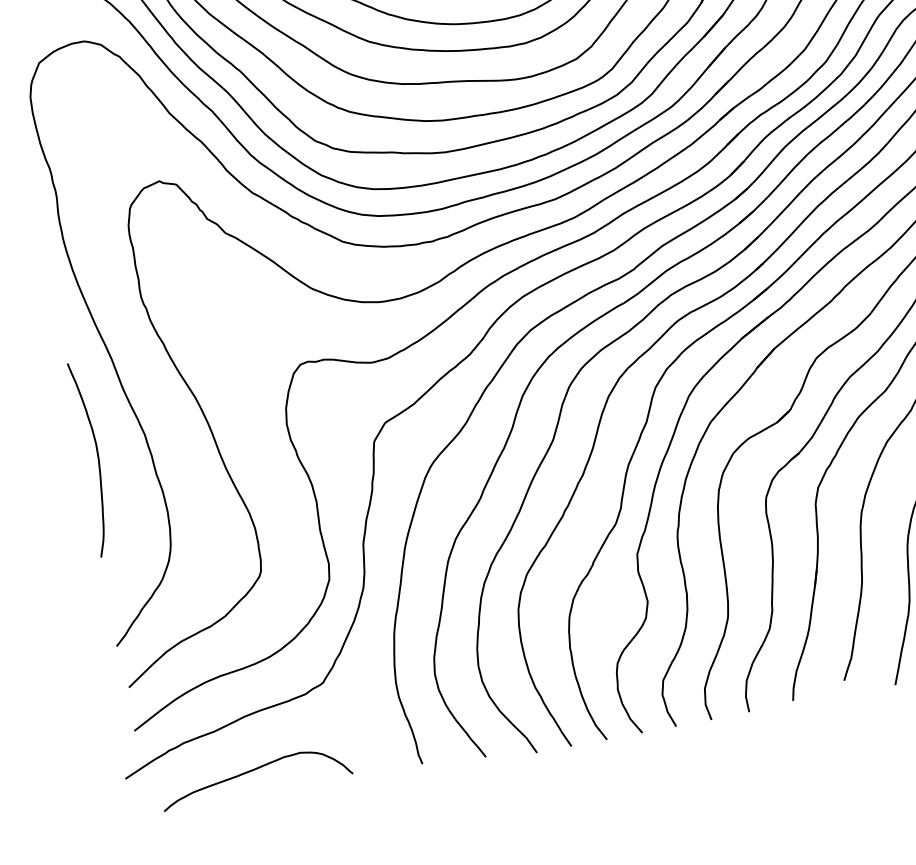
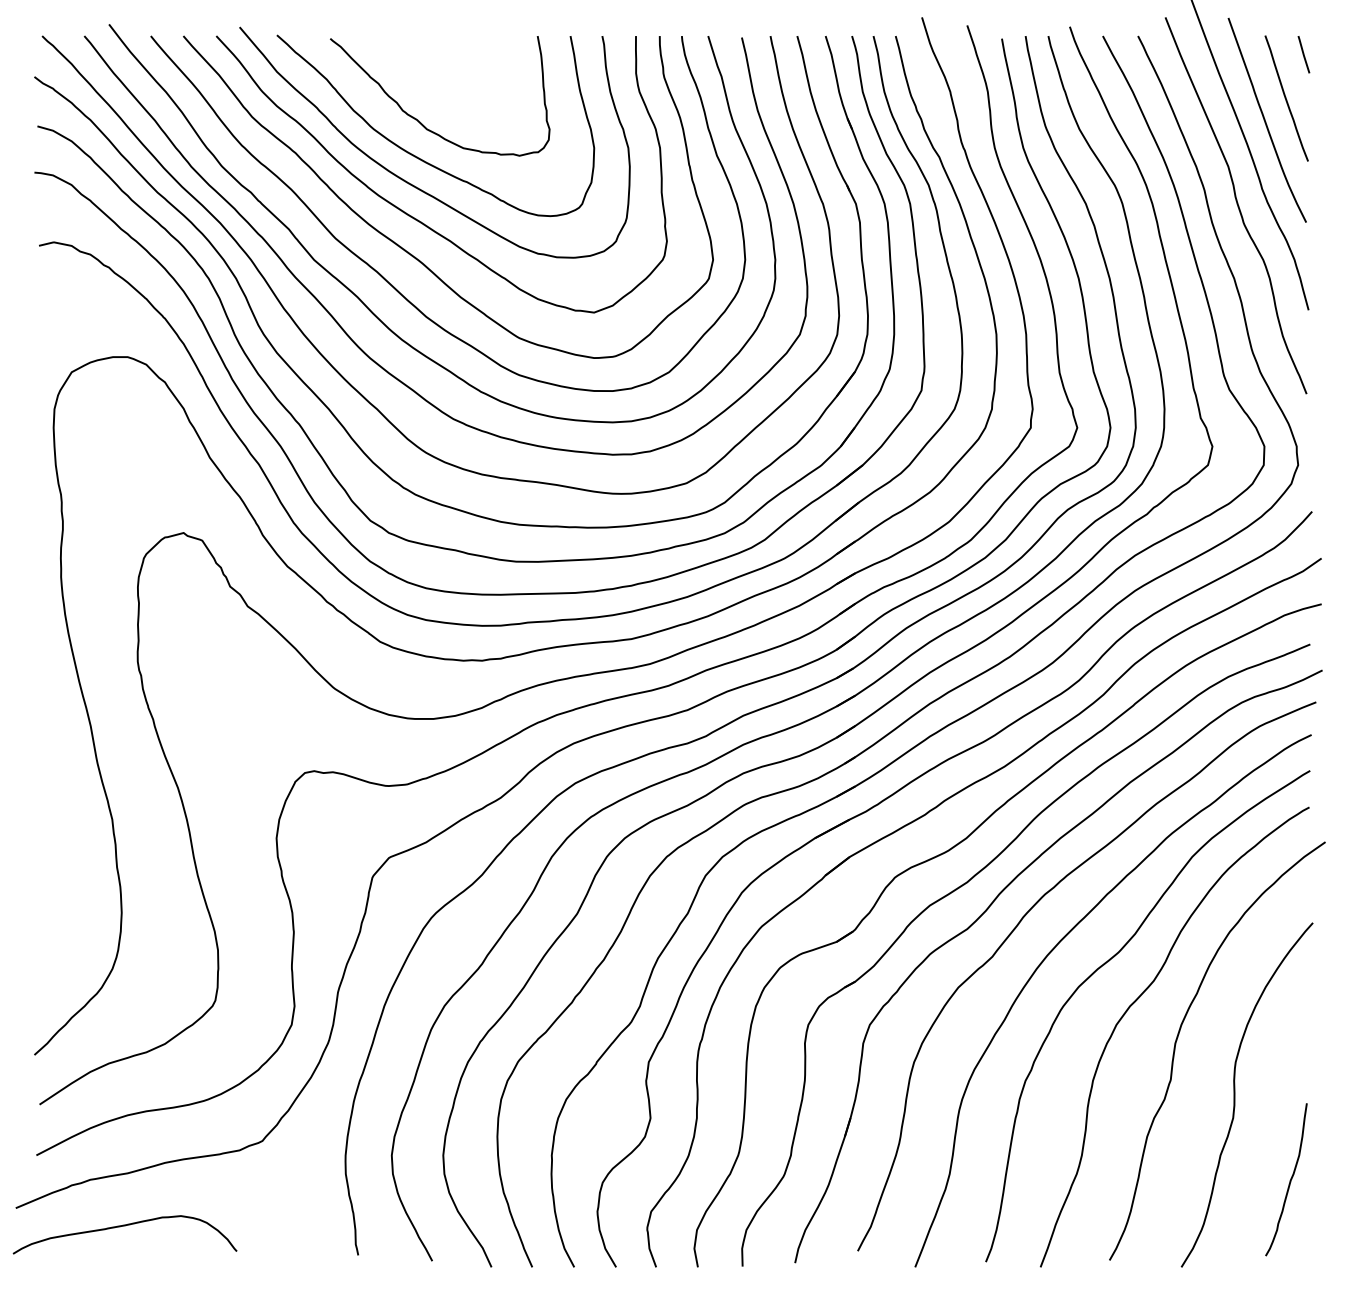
curve: (97, 457) -> (53, 835), removed
curve: (254, 770) -> (124, 1226), moved

